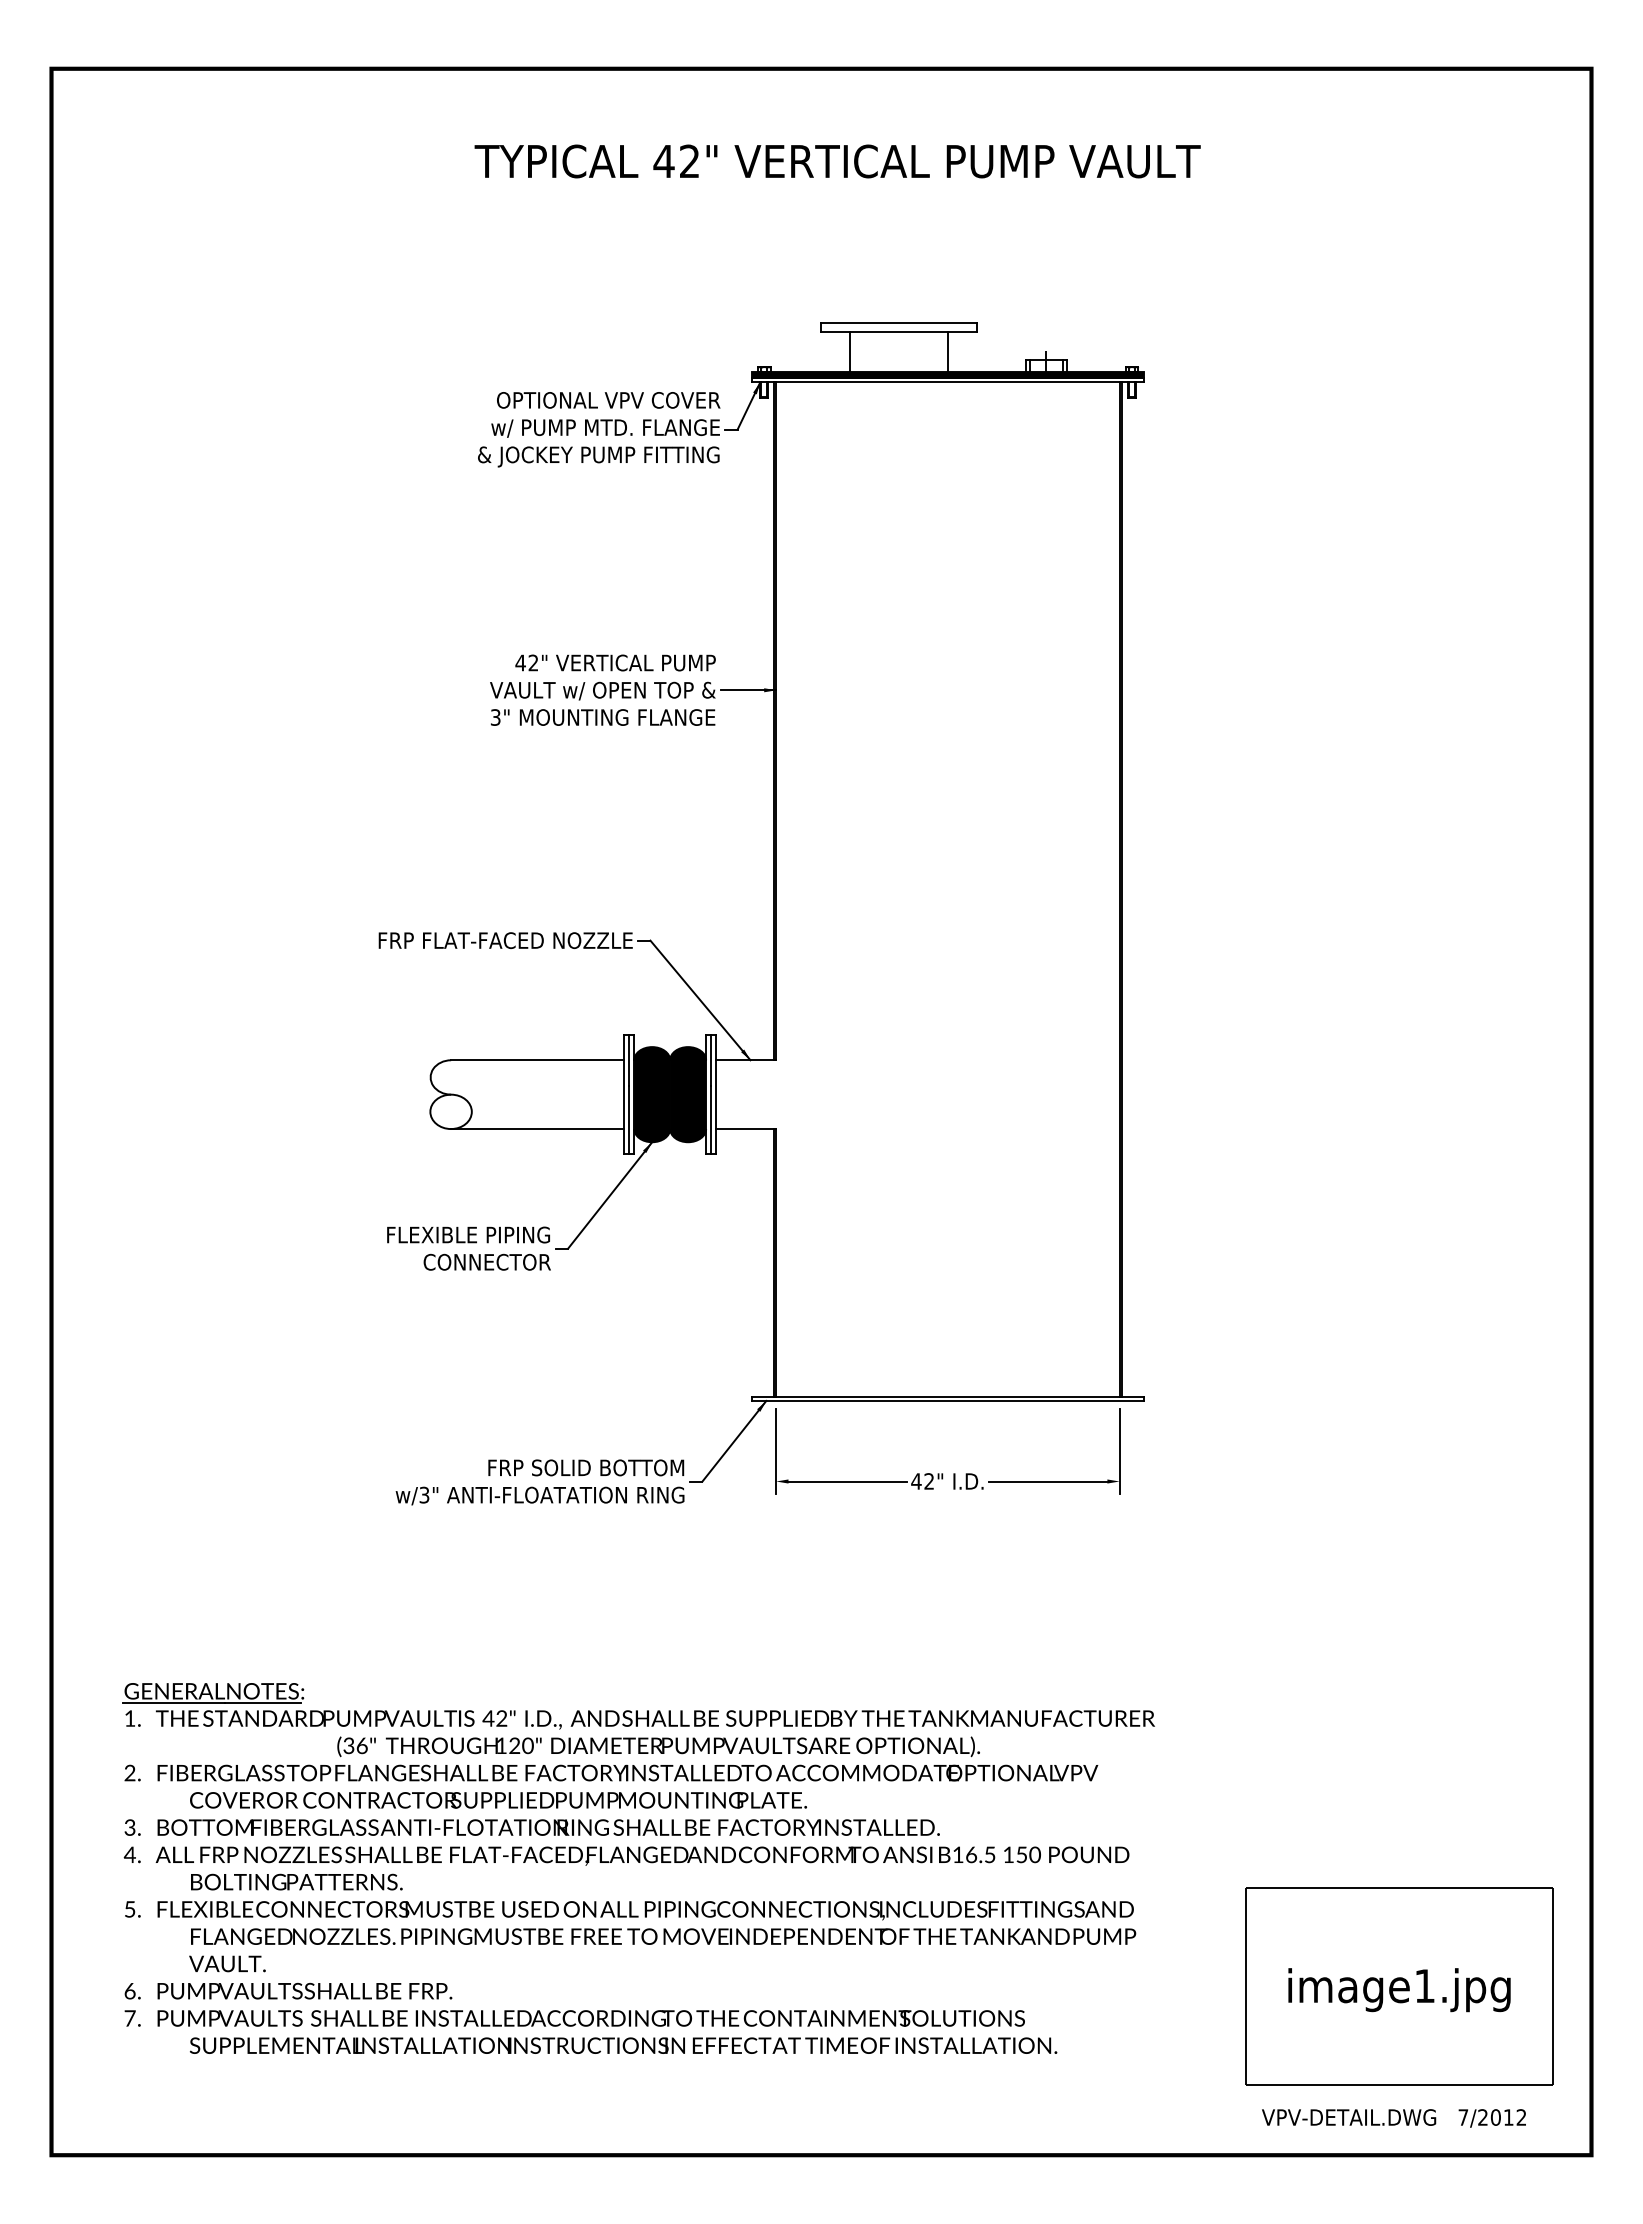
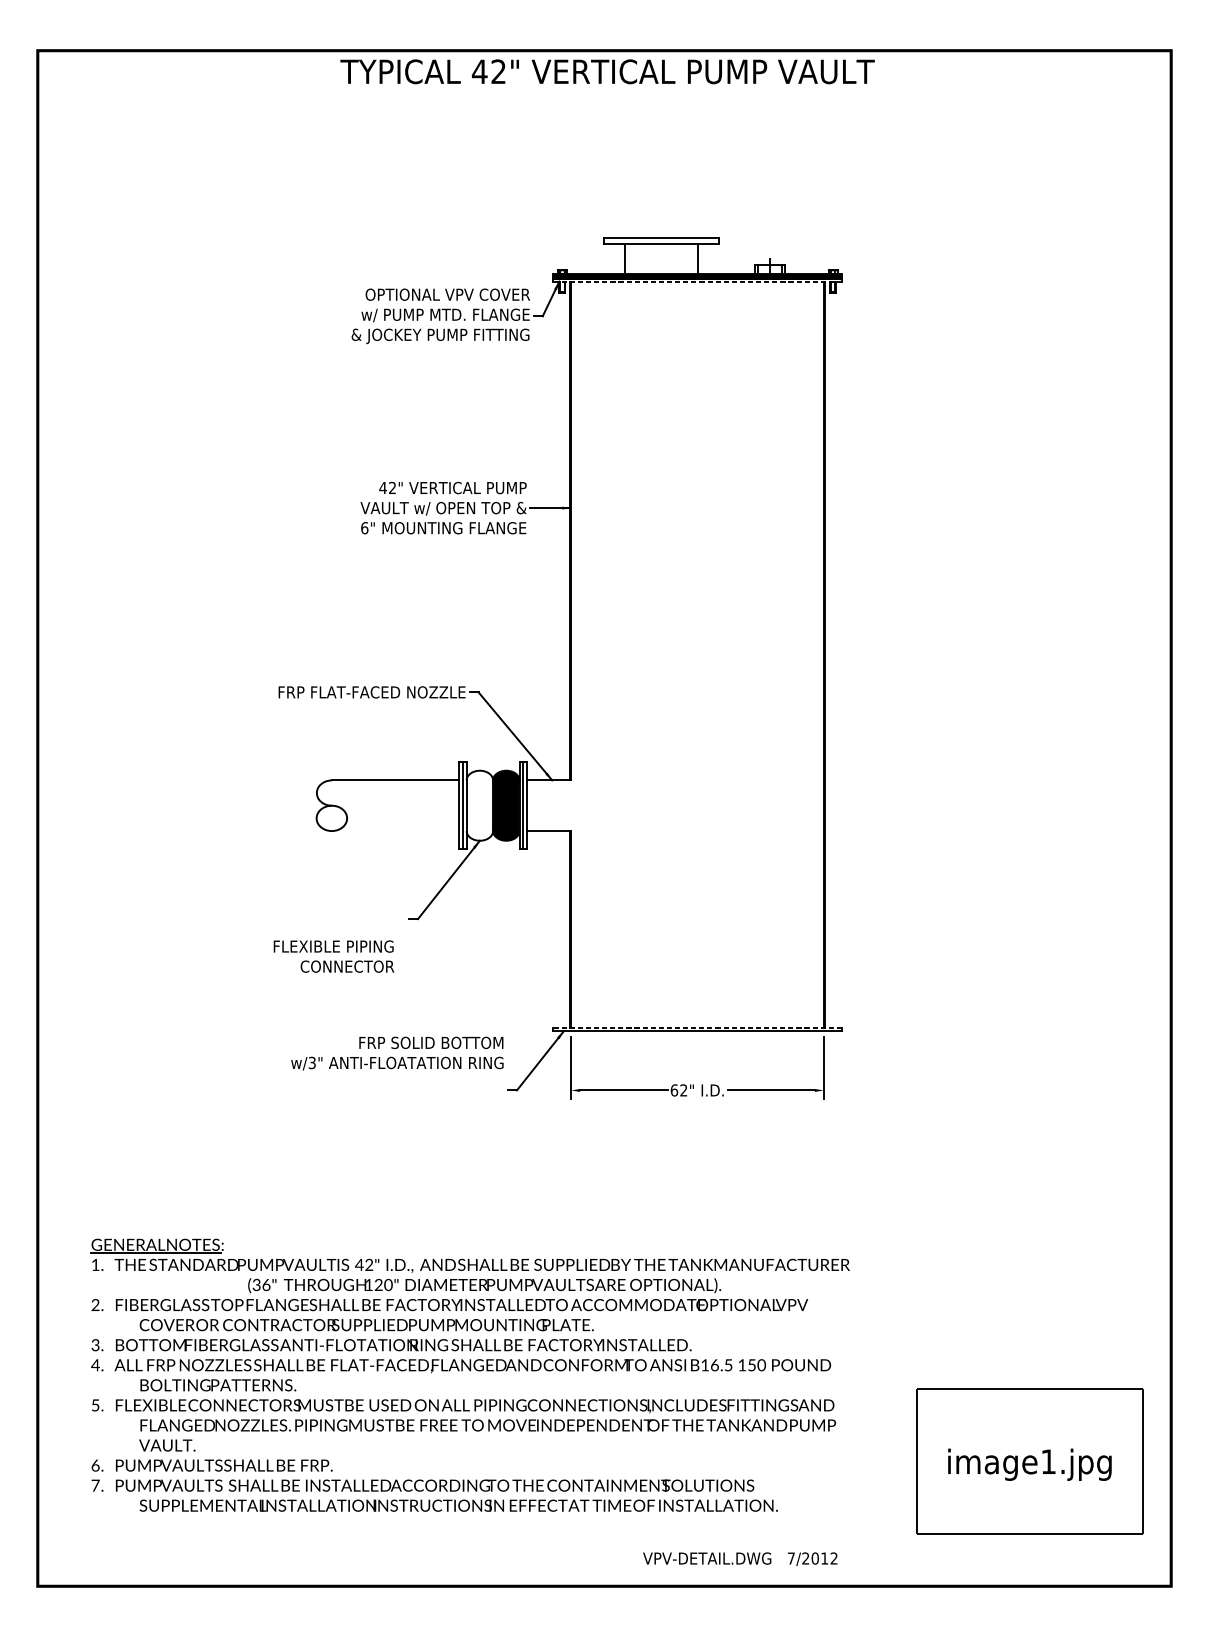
text: (837, 161) -> (607, 71), moved
line: (947, 382) -> (697, 281), solid -> dashed
text: (495, 717) -> (364, 528), 3" -> 6"
fill: (652, 1094) -> (480, 805), removed
line: (537, 1129) -> (395, 831), removed
text: (468, 1248) -> (333, 956), moved
line: (947, 1396) -> (697, 1027), solid -> dashed
text: (916, 1481) -> (674, 1090), 42" -> 62"
text: (539, 1482) -> (396, 1053), moved
text: (1393, 2118) -> (739, 1559), moved

